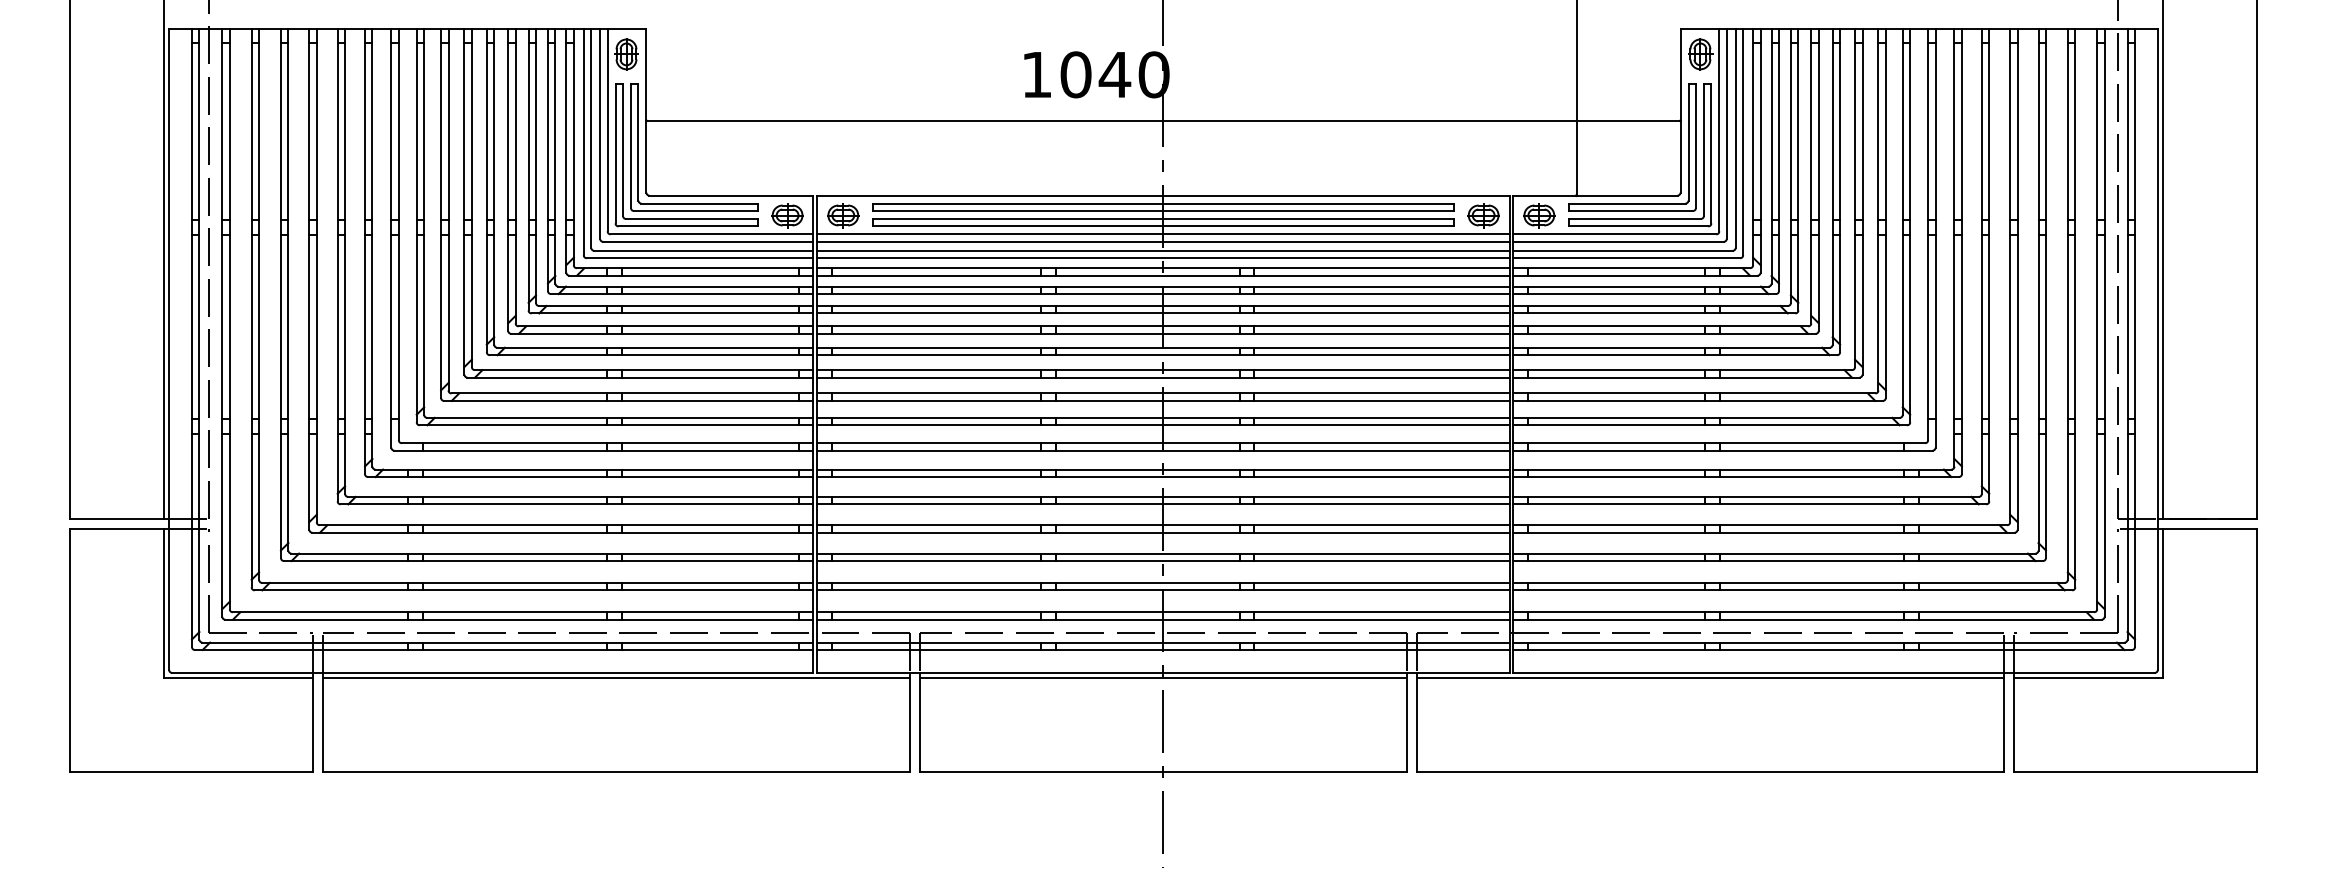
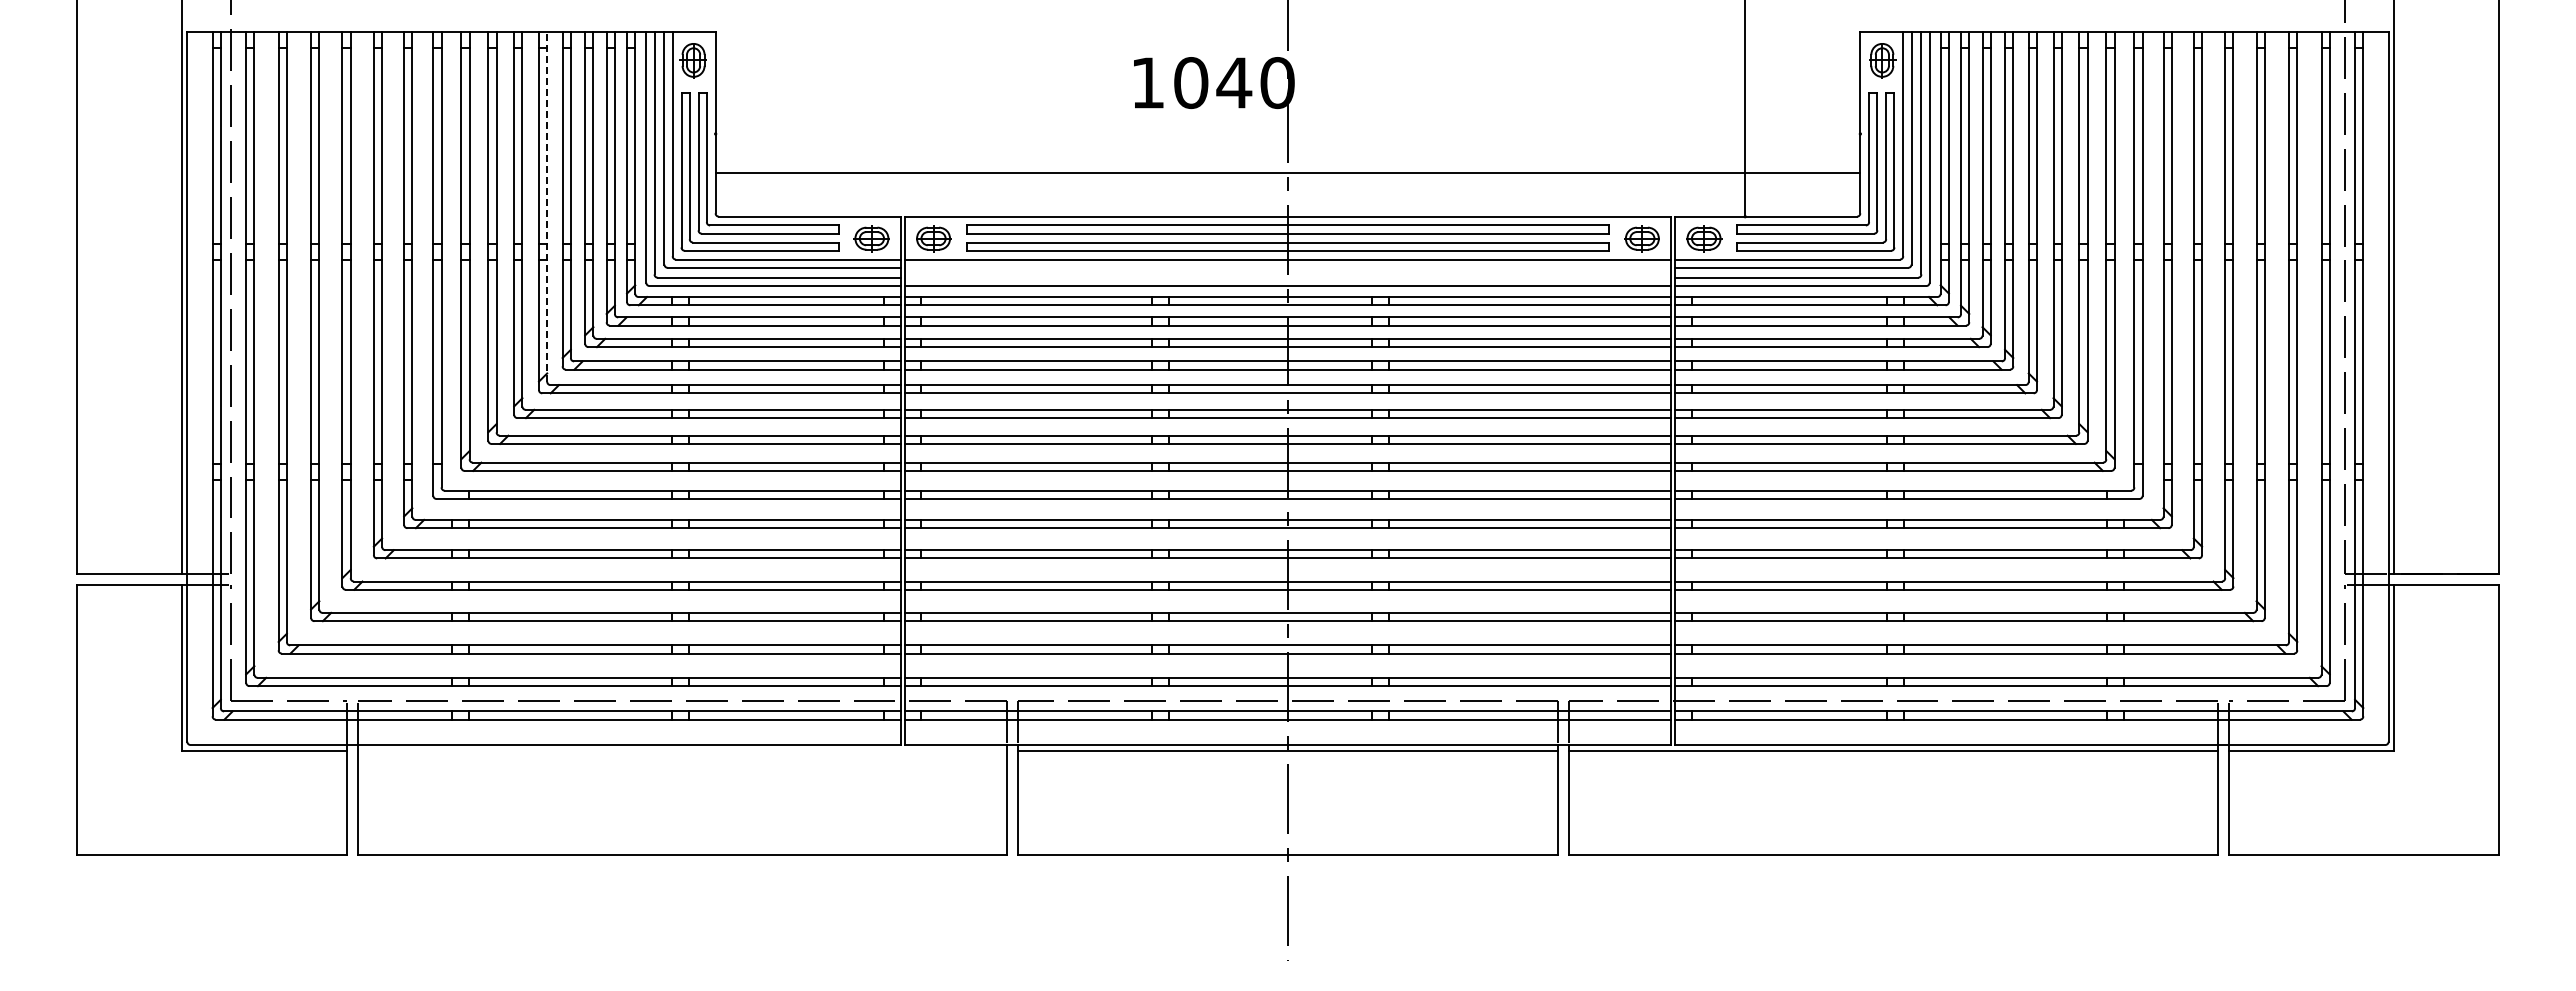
line: (1163, 121) -> (1287, 173), moved
line: (494, 186) -> (547, 206), solid -> dashed
line: (1163, 241) -> (1287, 267), removed
line: (1163, 250) -> (1287, 277), removed
line: (616, 677) -> (682, 750), removed

